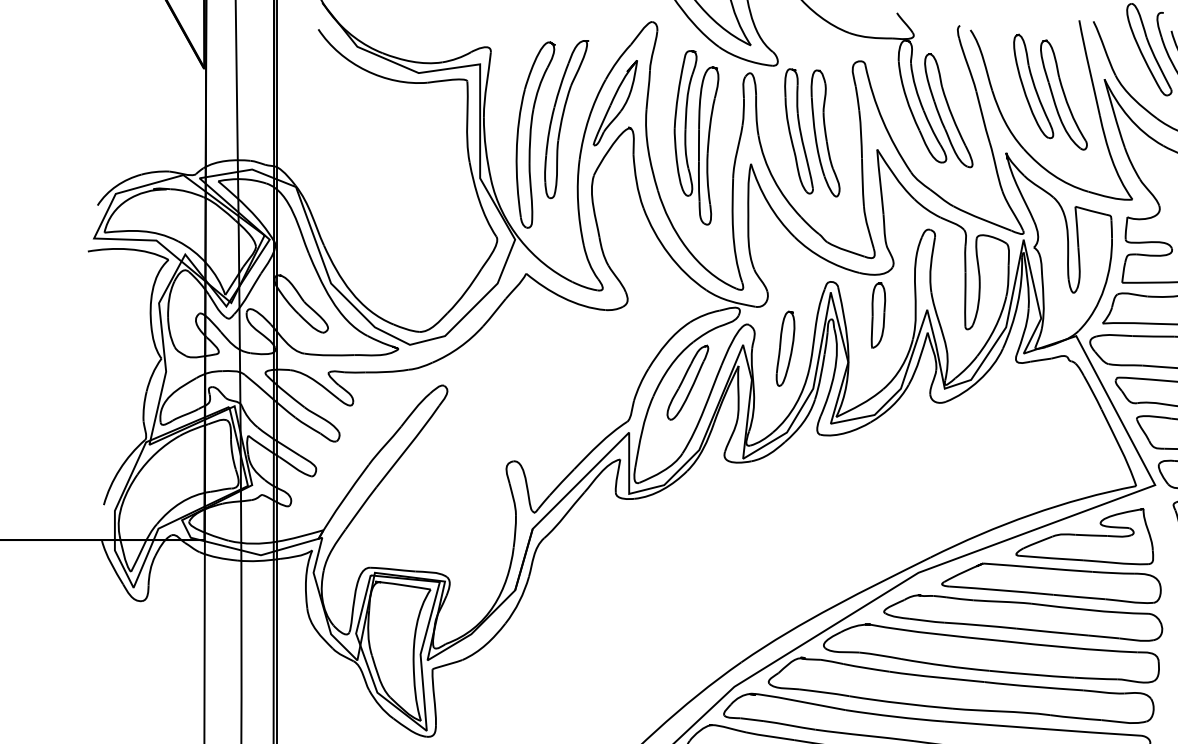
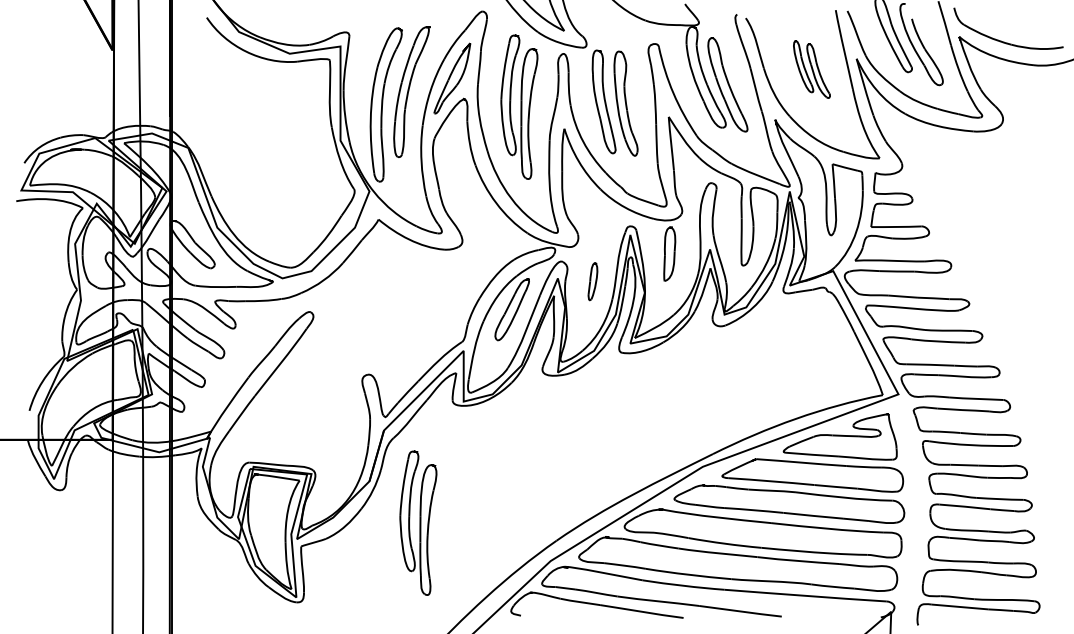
part: (1049, 92) -> (811, 69), size x0.6
part: (784, 348) -> (592, 281), size x0.6
part: (574, 640) -> (418, 522), added

